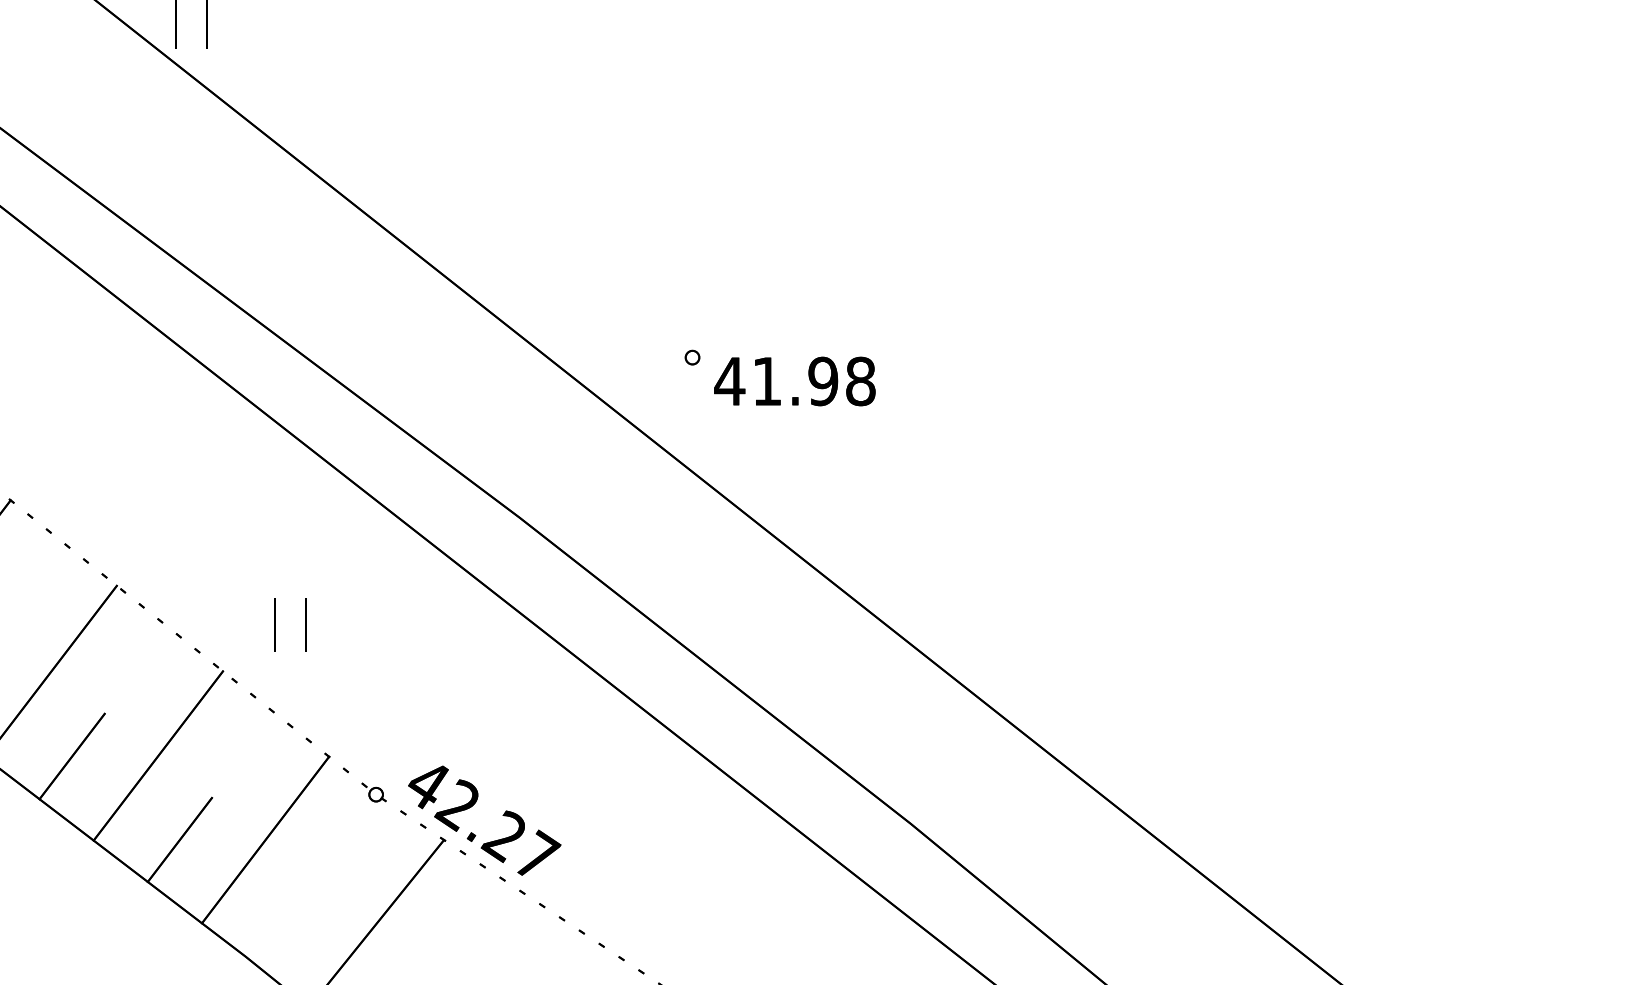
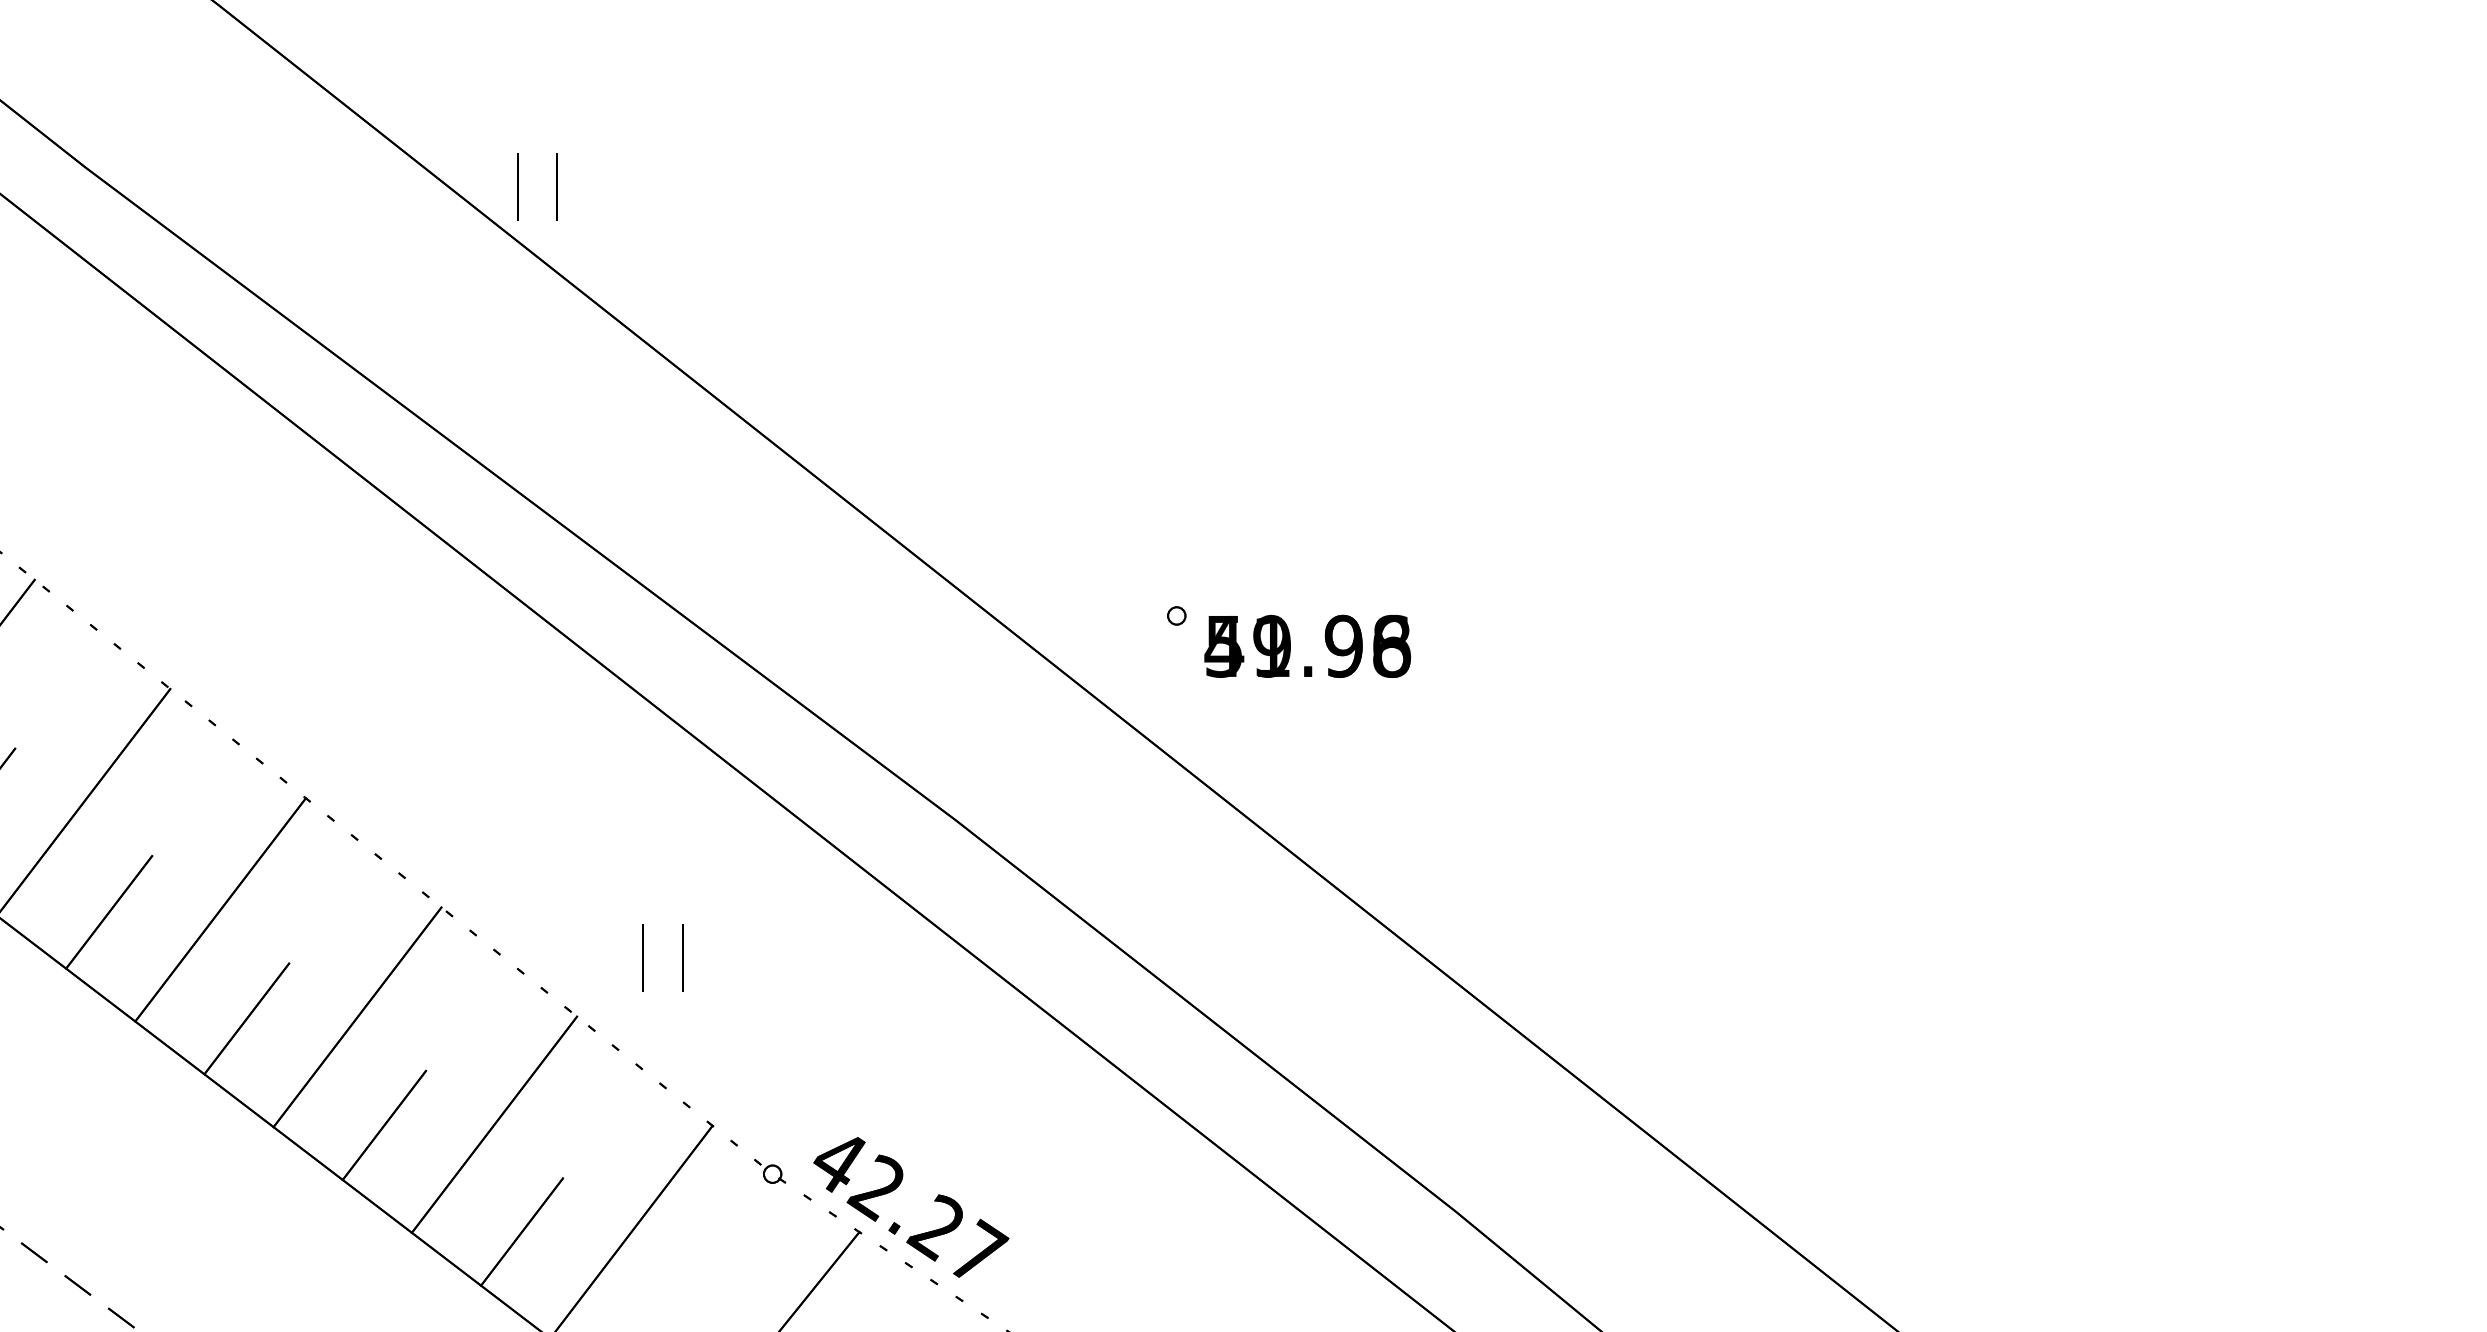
text: (794, 380) -> (1307, 645), 41.98 -> 59.96

